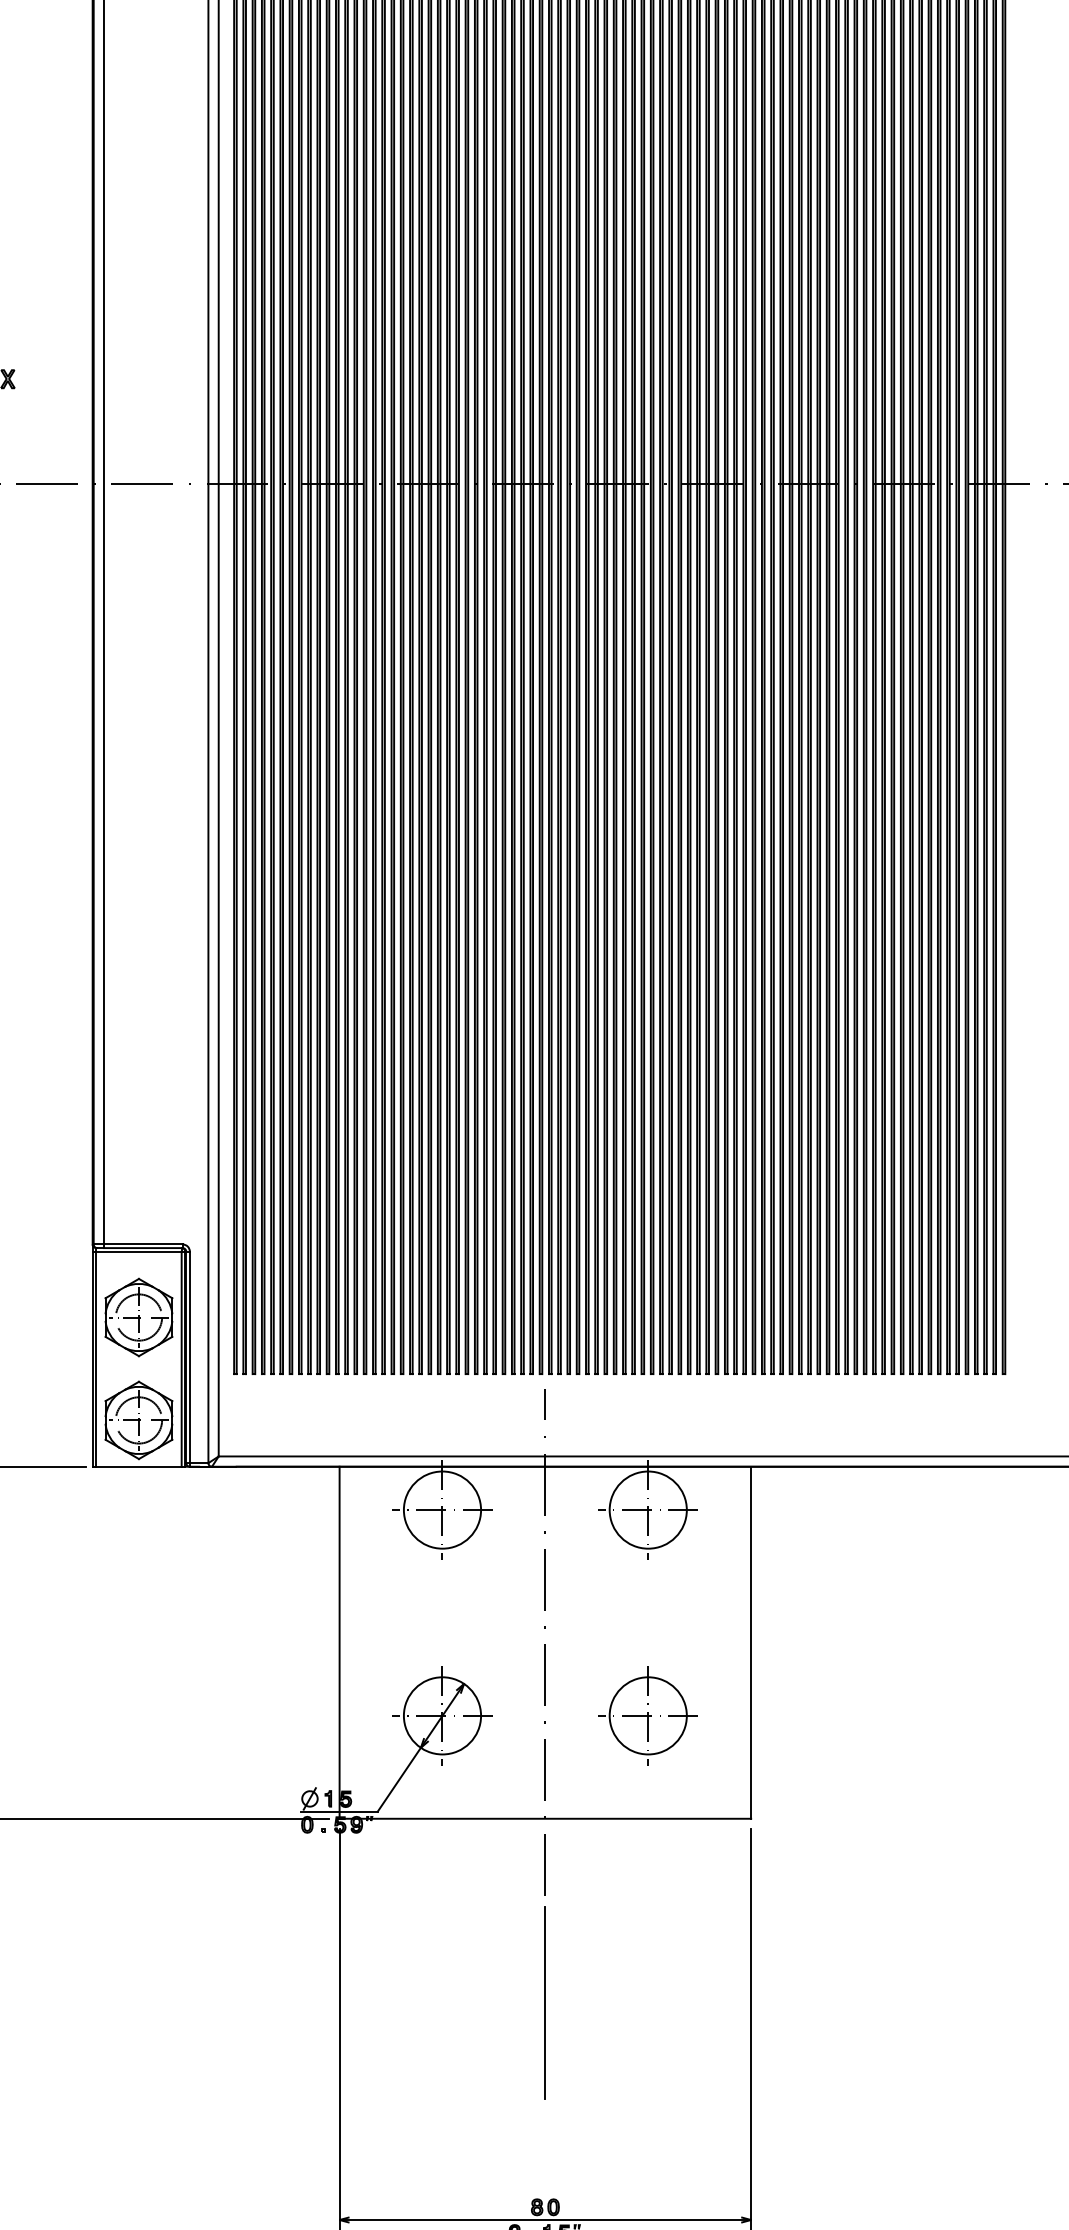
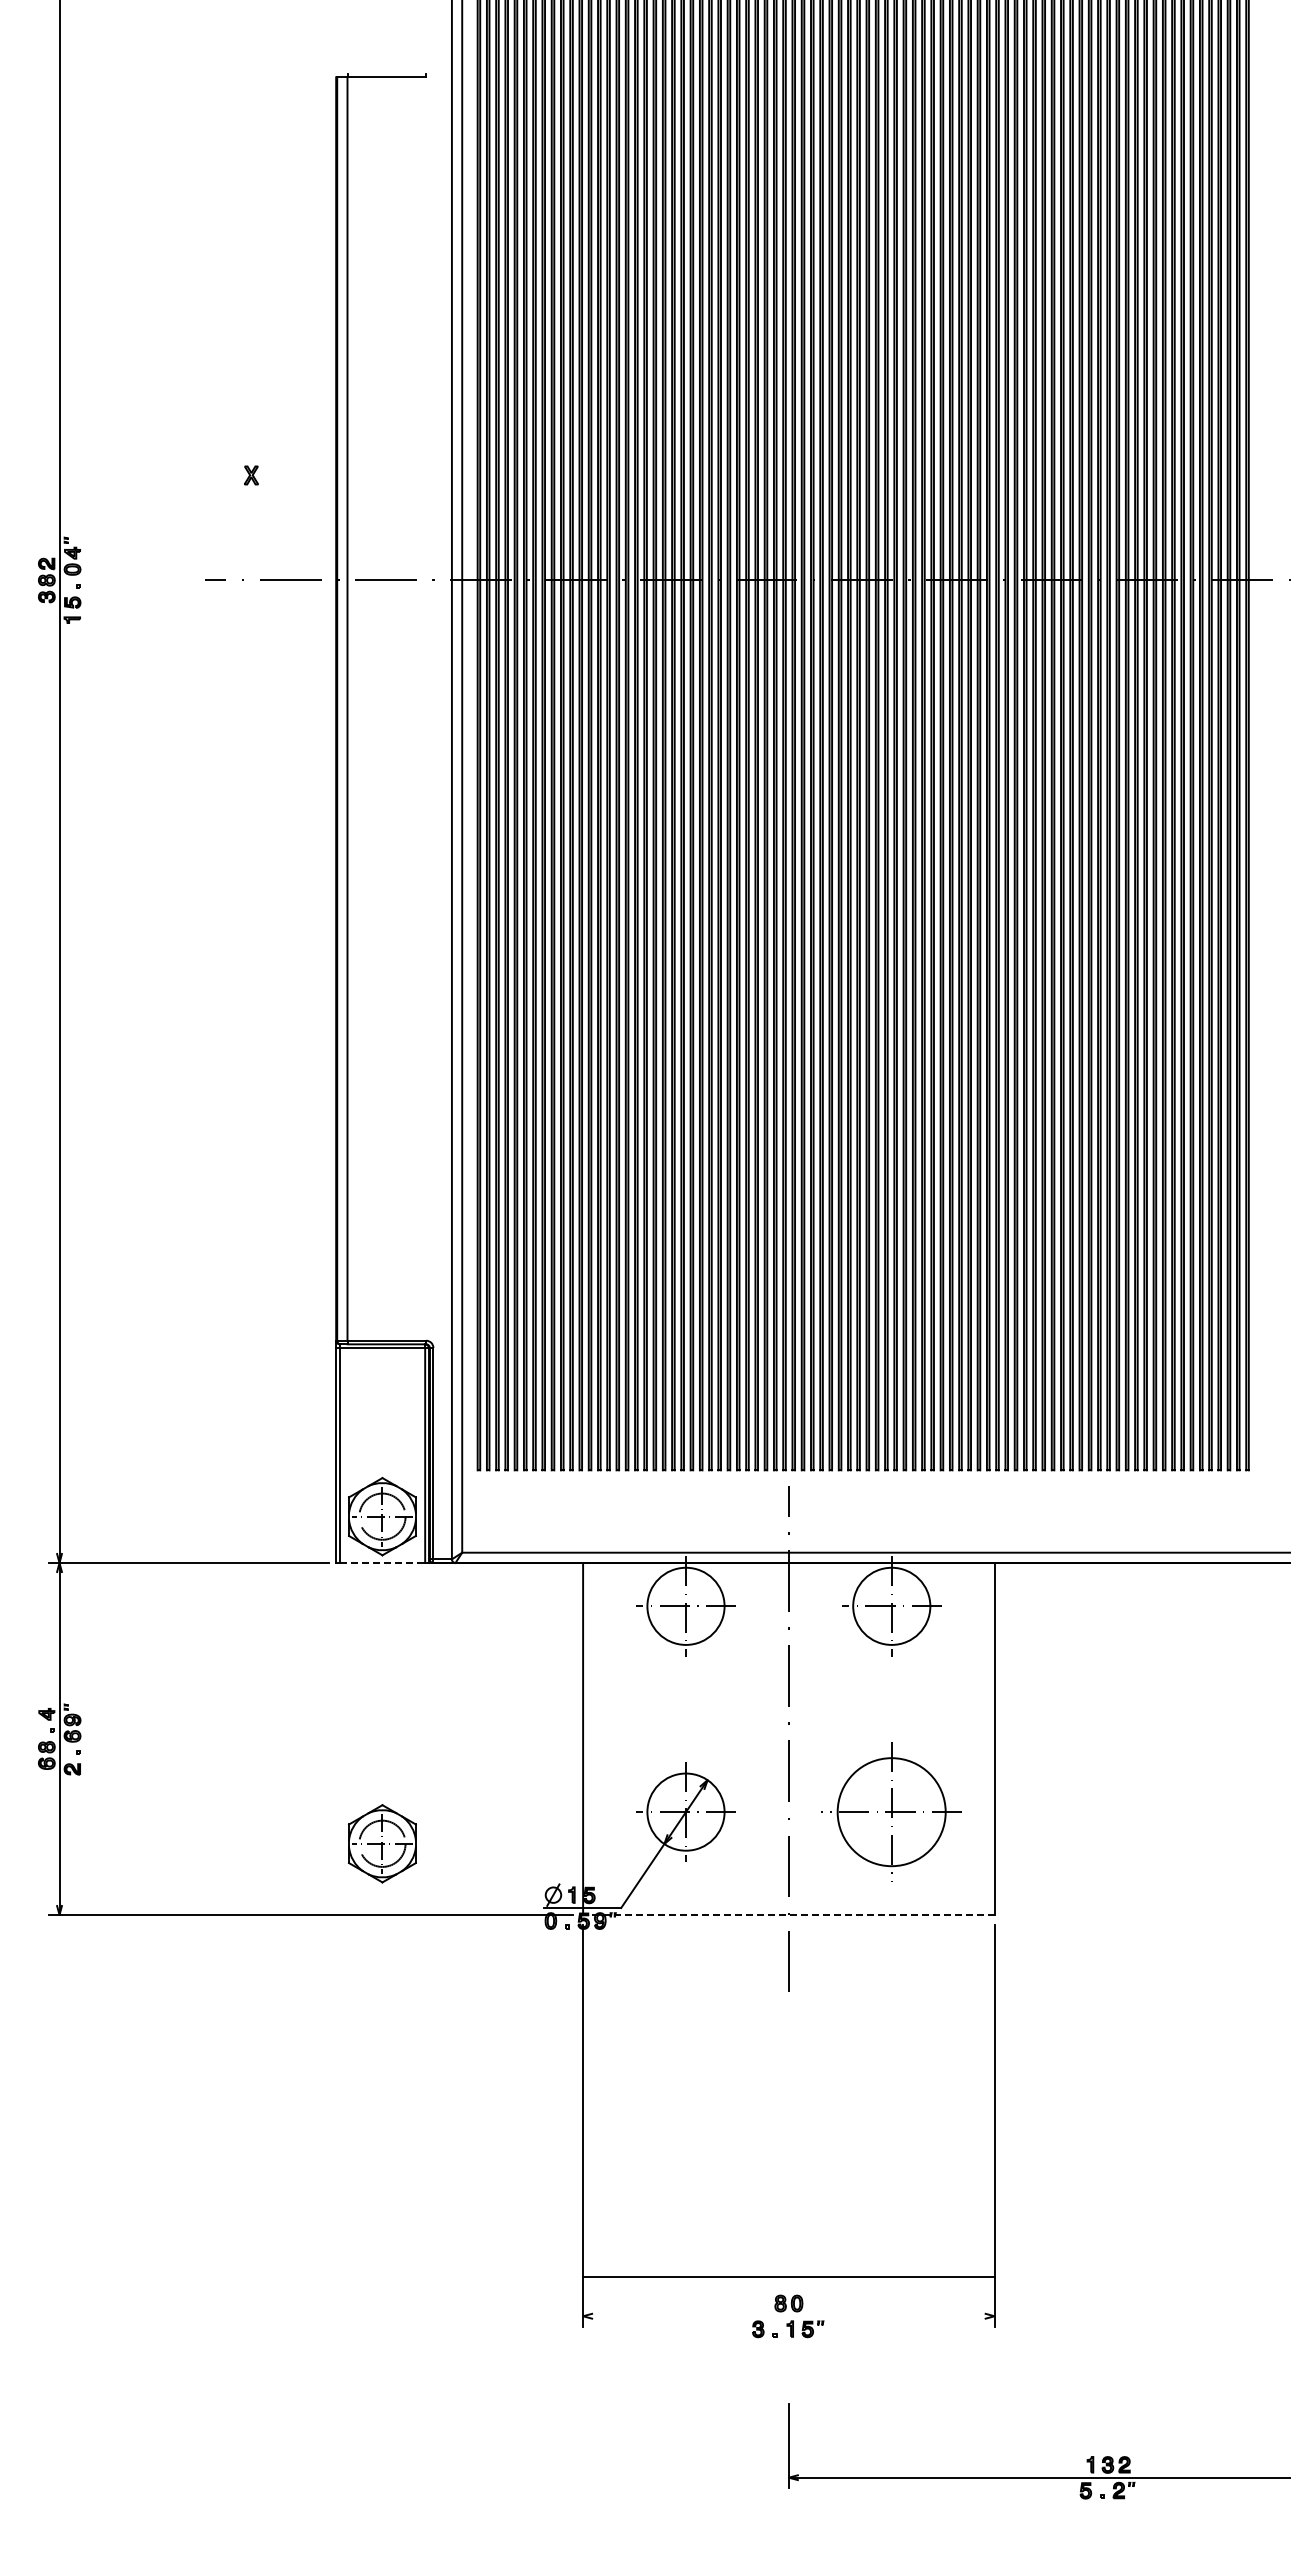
part: (138, 1317) -> (382, 1843), moved
line: (138, 1466) -> (382, 1562), solid -> dashed
part: (647, 1715) -> (891, 1811), size x1.4
line: (544, 1819) -> (788, 1915), solid -> dashed
line: (544, 2002) -> (788, 2098), removed
line: (544, 2220) -> (788, 2277), moved

